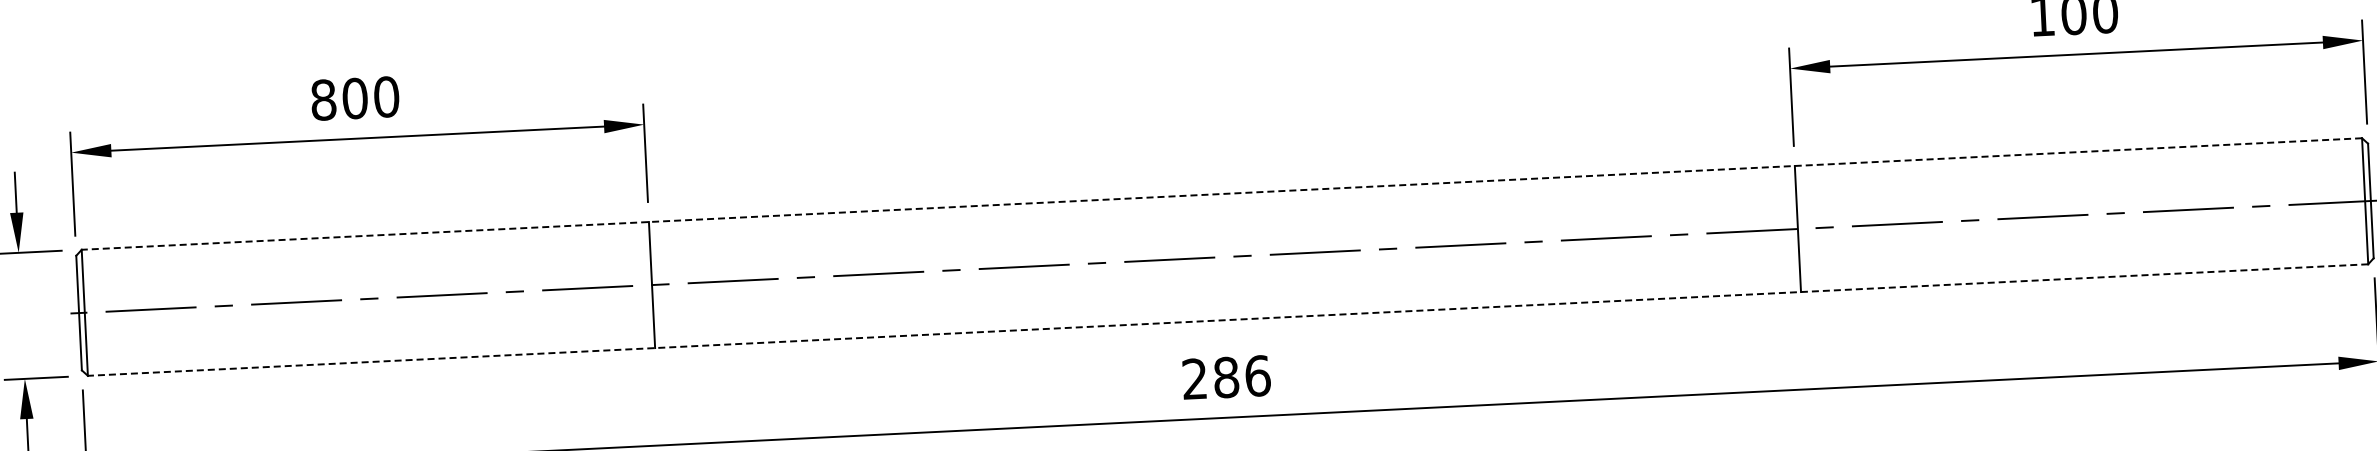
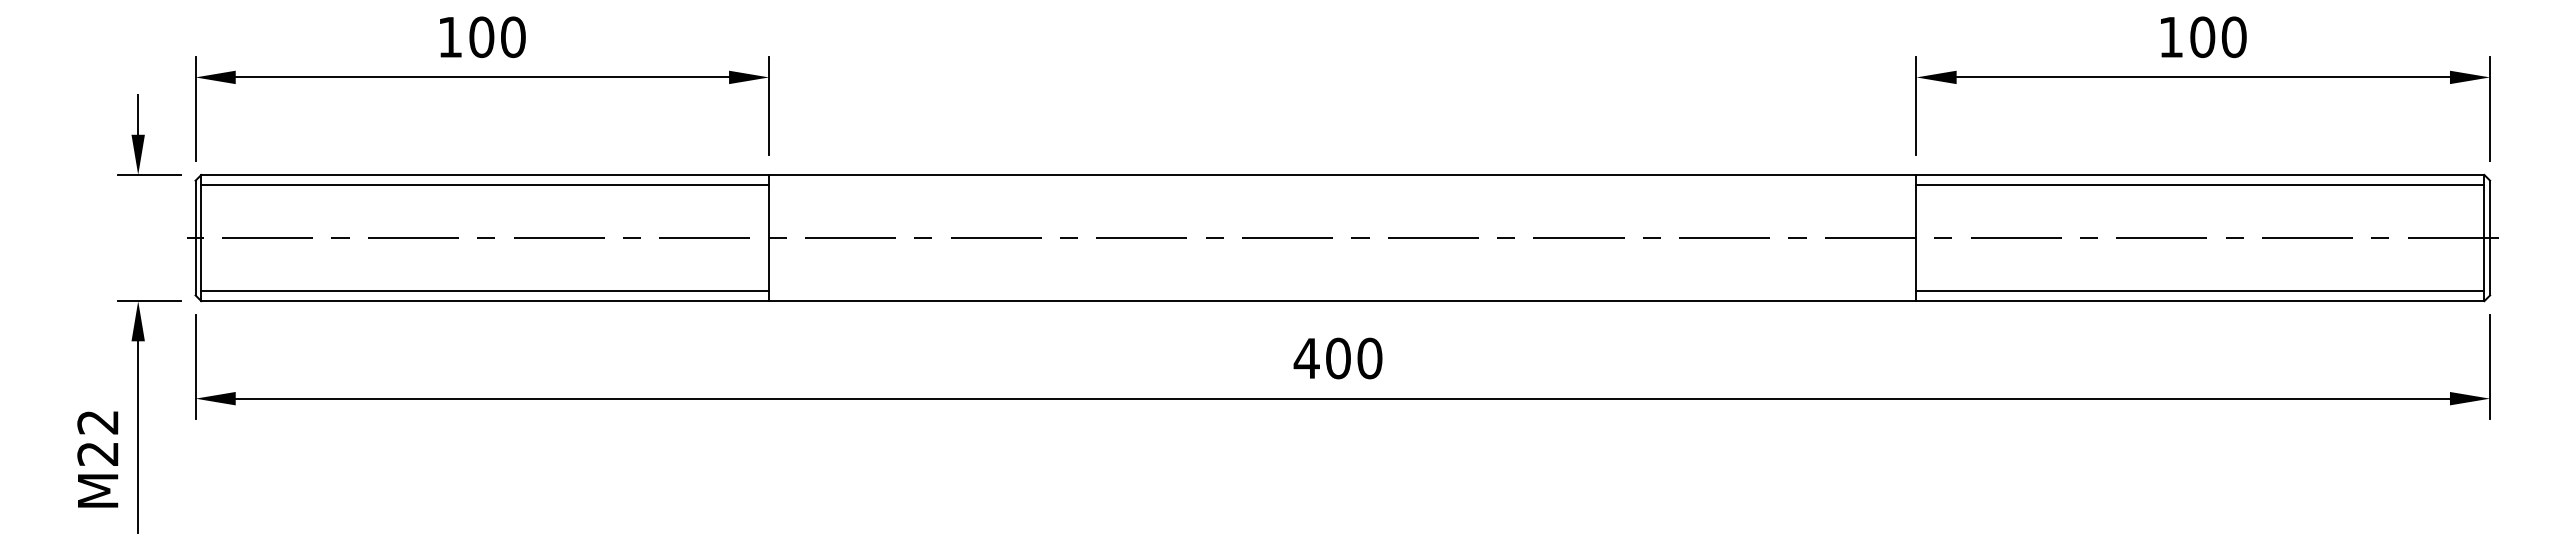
text: (323, 100) -> (450, 37), 800 -> 100
line: (2079, 162) -> (2200, 185), added
line: (1221, 193) -> (1342, 174), dashed -> solid
line: (366, 246) -> (485, 185), added
line: (2084, 267) -> (2200, 290), added
line: (1227, 320) -> (1342, 301), dashed -> solid
line: (371, 351) -> (485, 290), added
text: (1225, 377) -> (1337, 358), 286 -> 400

